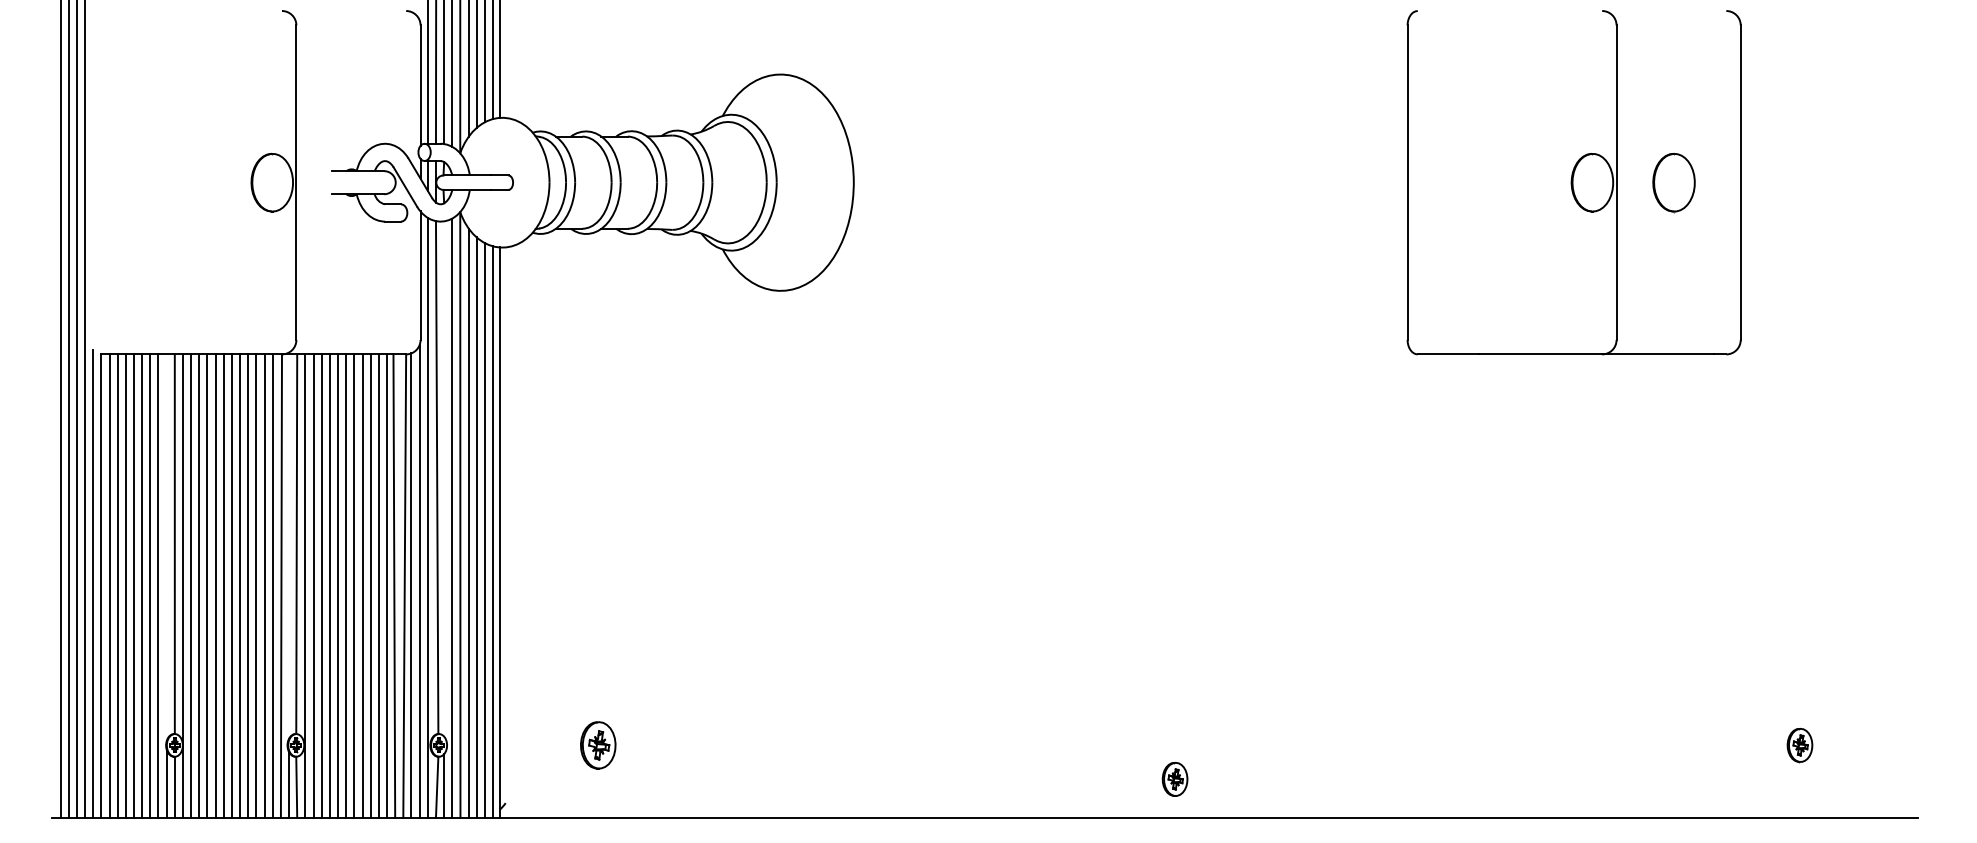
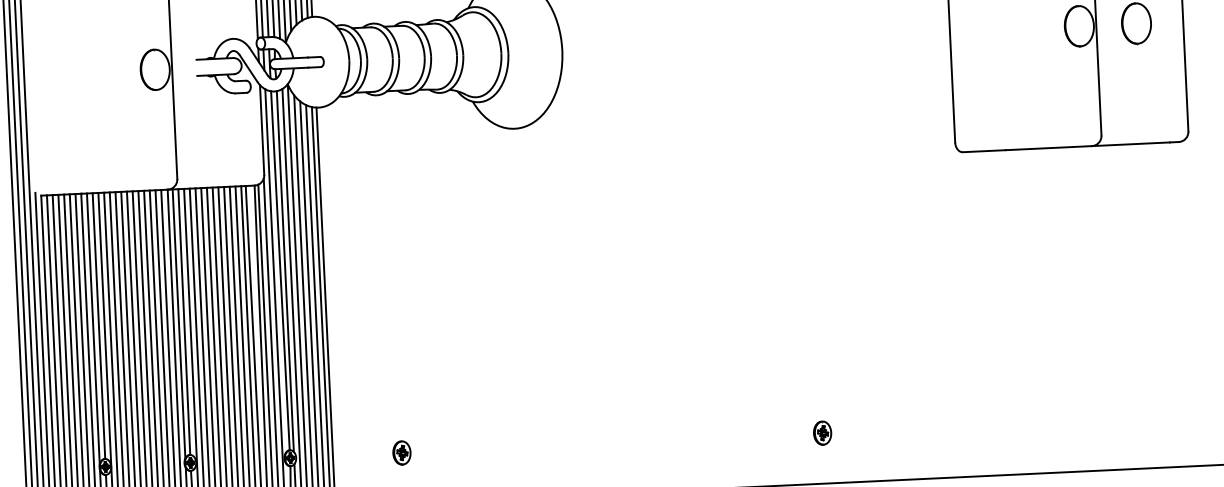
line: (444, 478) -> (285, 271), added
line: (289, 546) -> (179, 323), added
line: (166, 547) -> (93, 328), added
part: (597, 745) -> (401, 453), size x0.71
part: (1174, 779) -> (822, 433), moved

